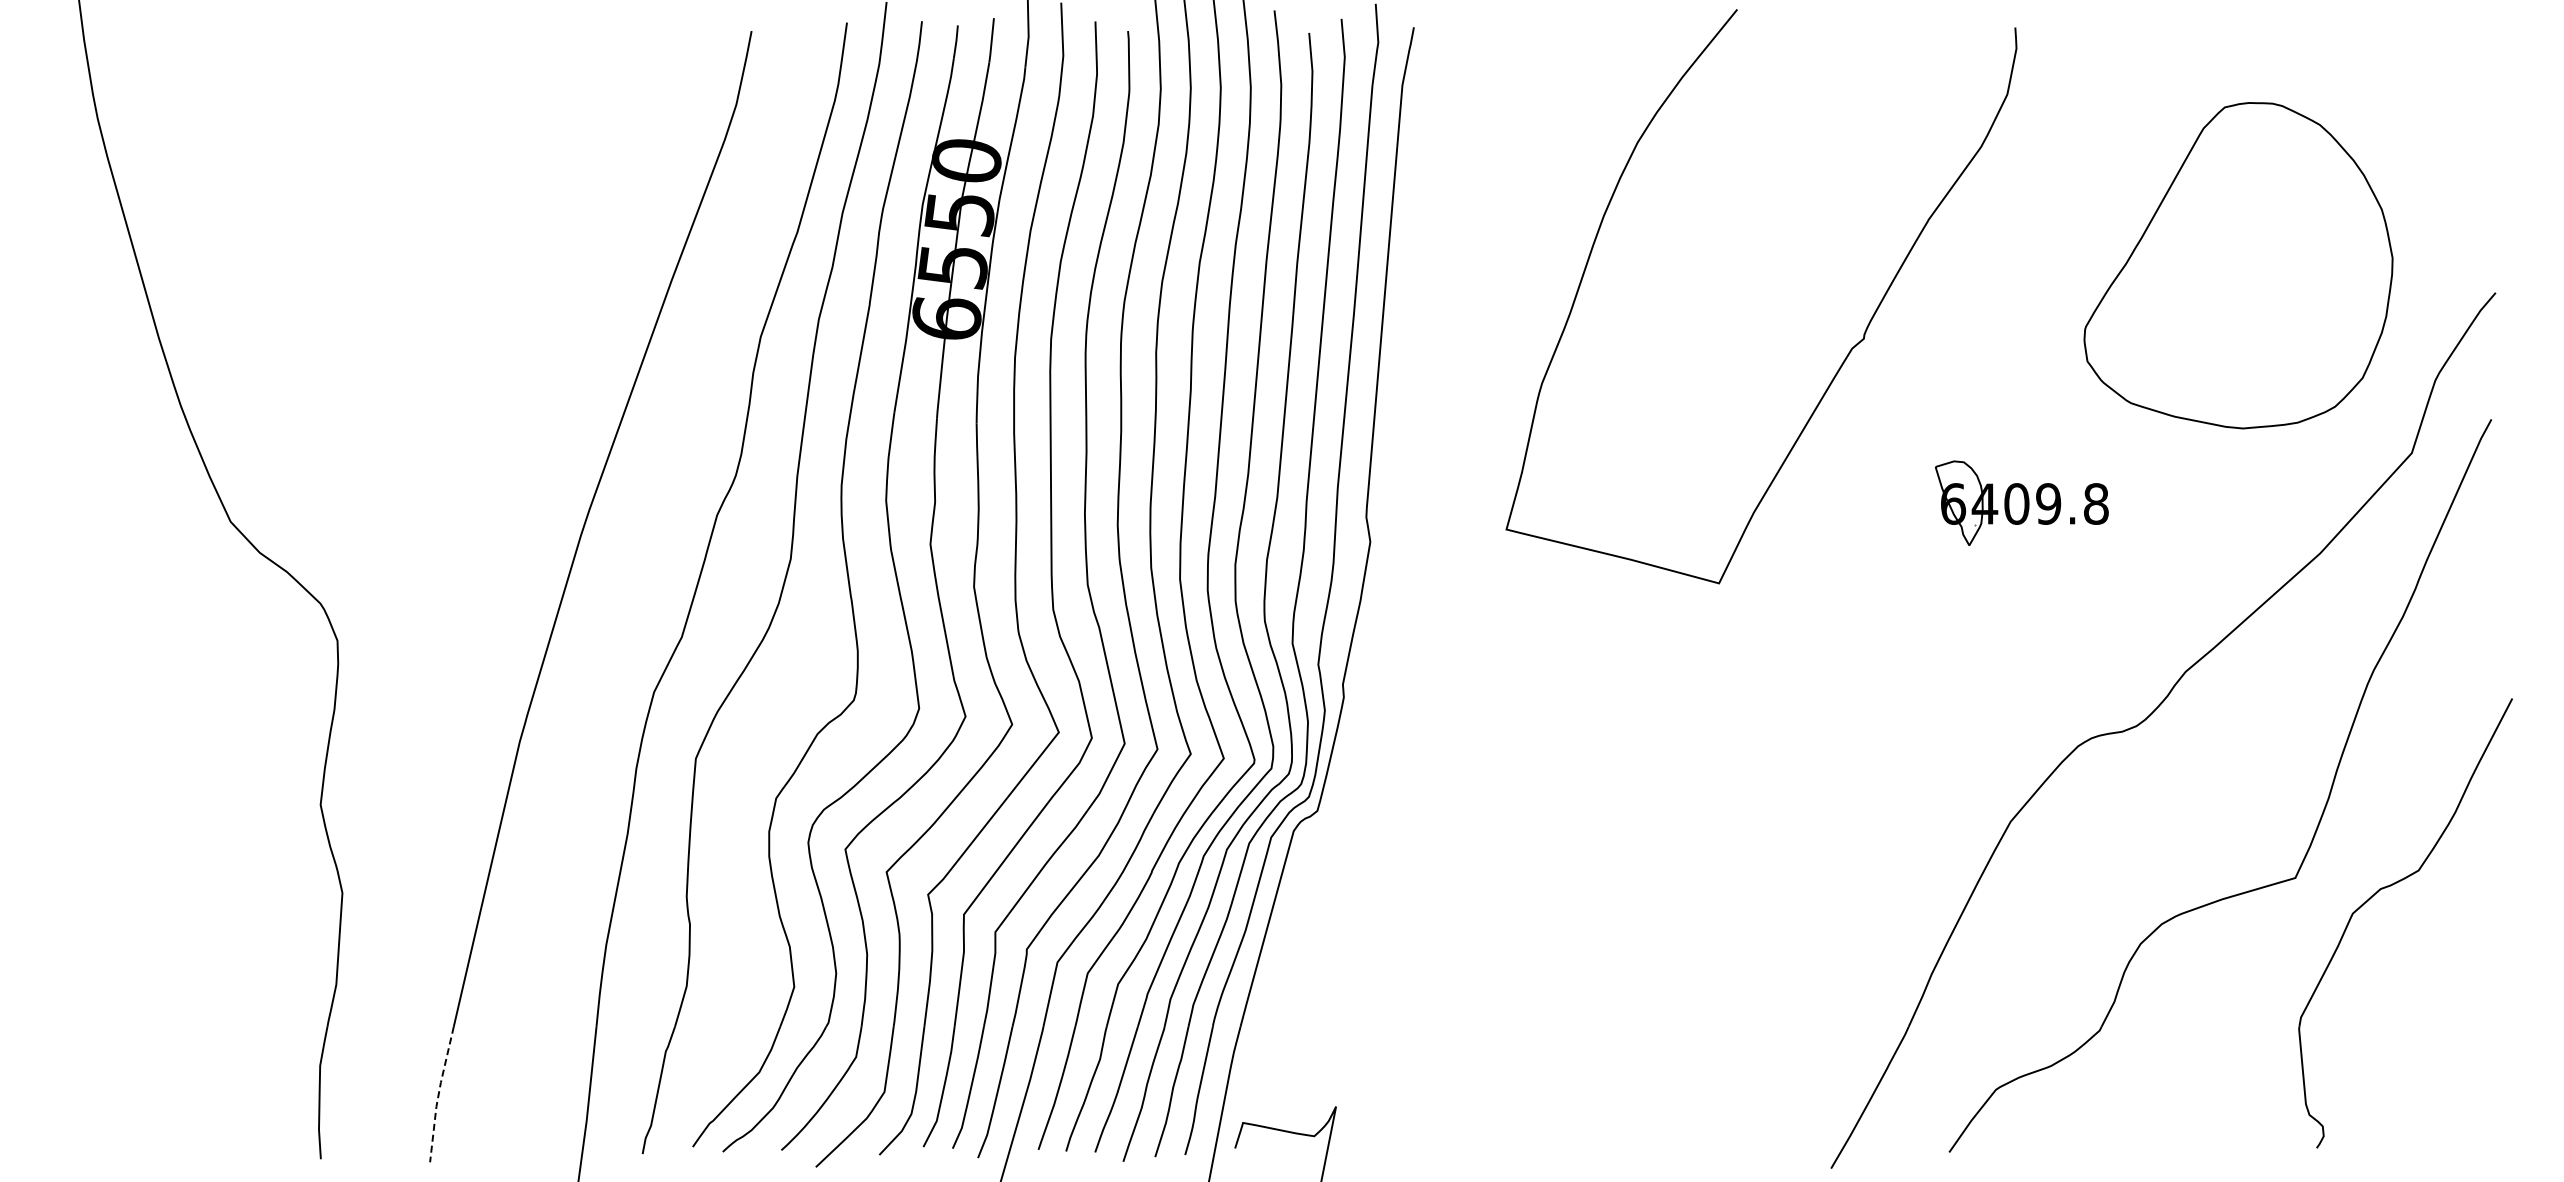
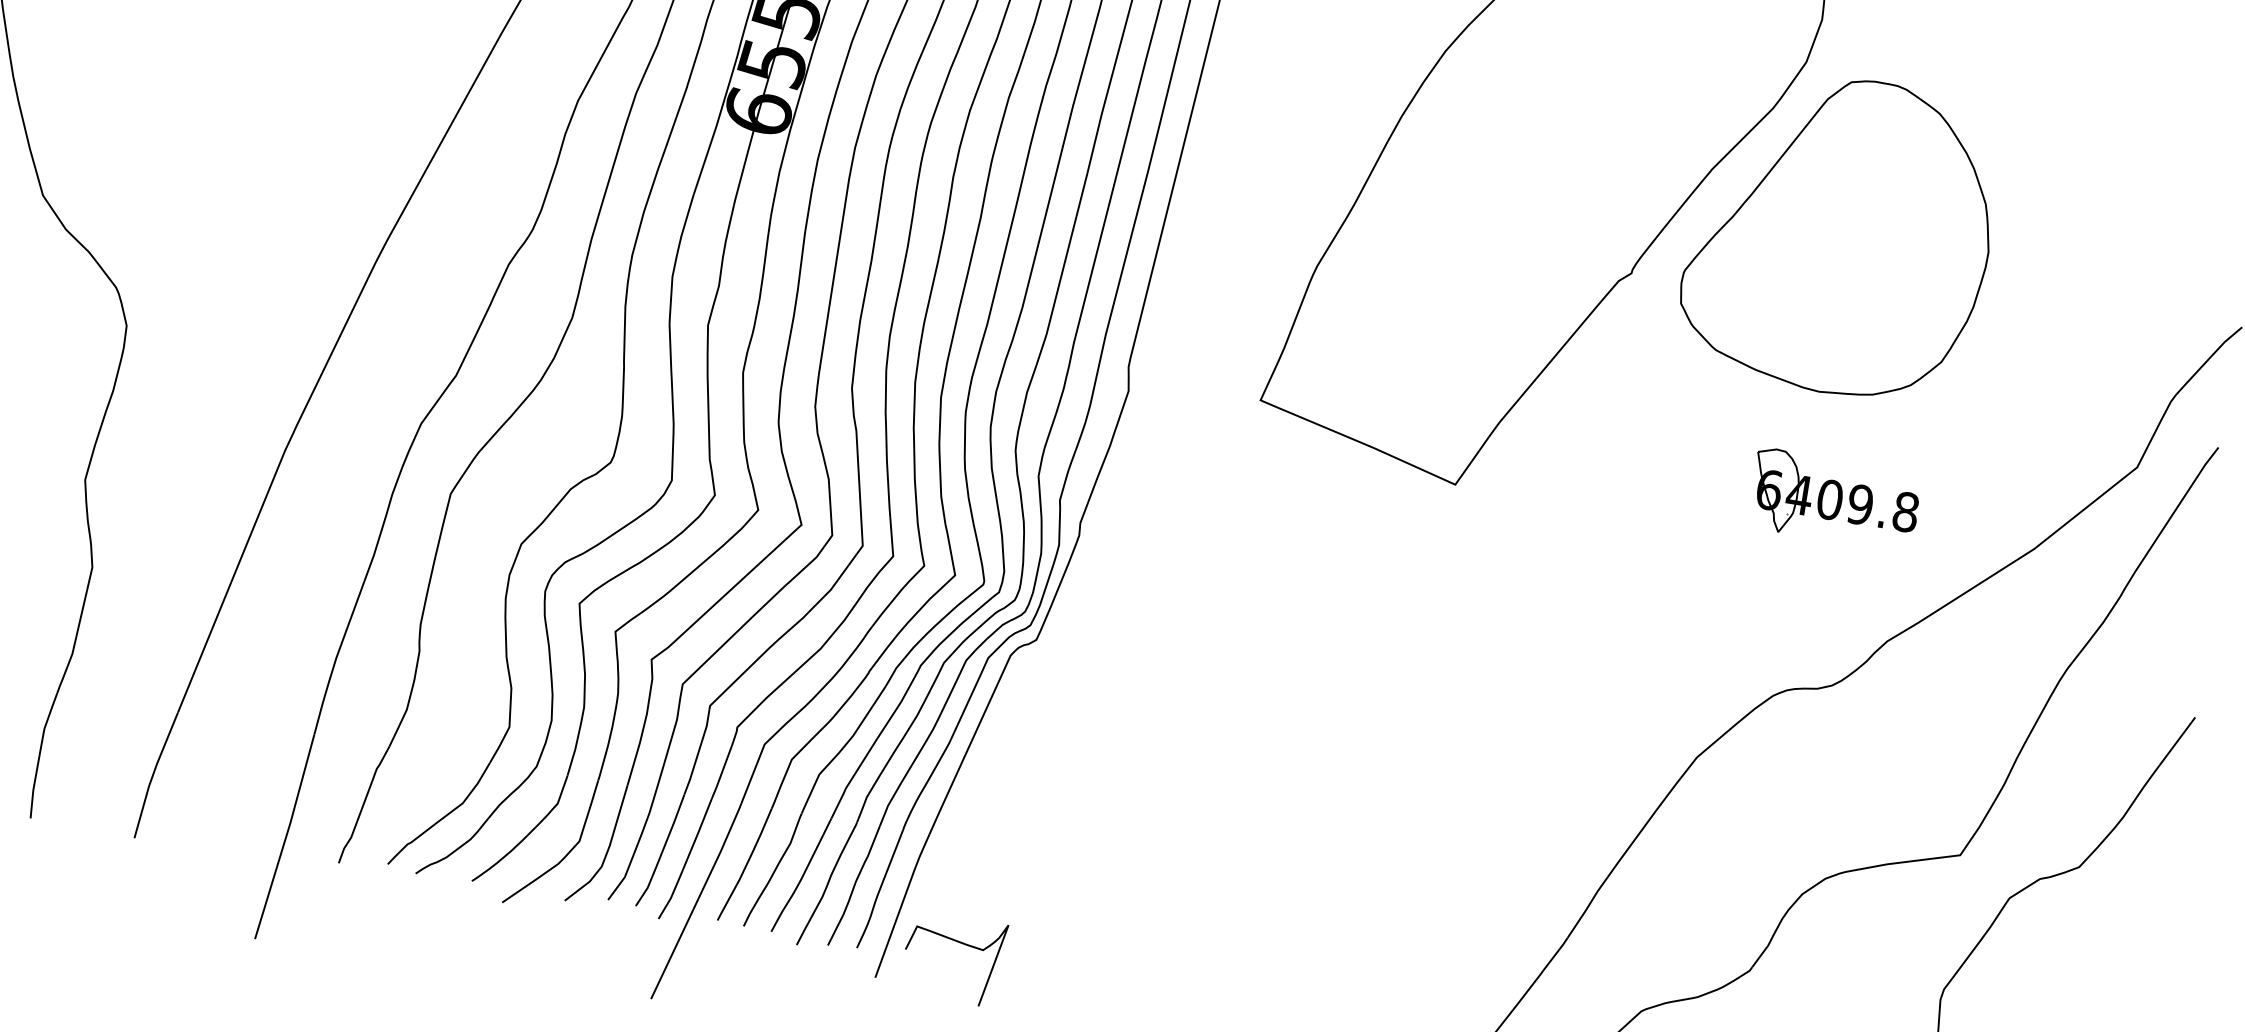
part: (2238, 265) -> (1840, 235), moved
part: (2021, 502) -> (1834, 499), moved
line: (438, 1094) -> (152, 774), dashed -> solid

